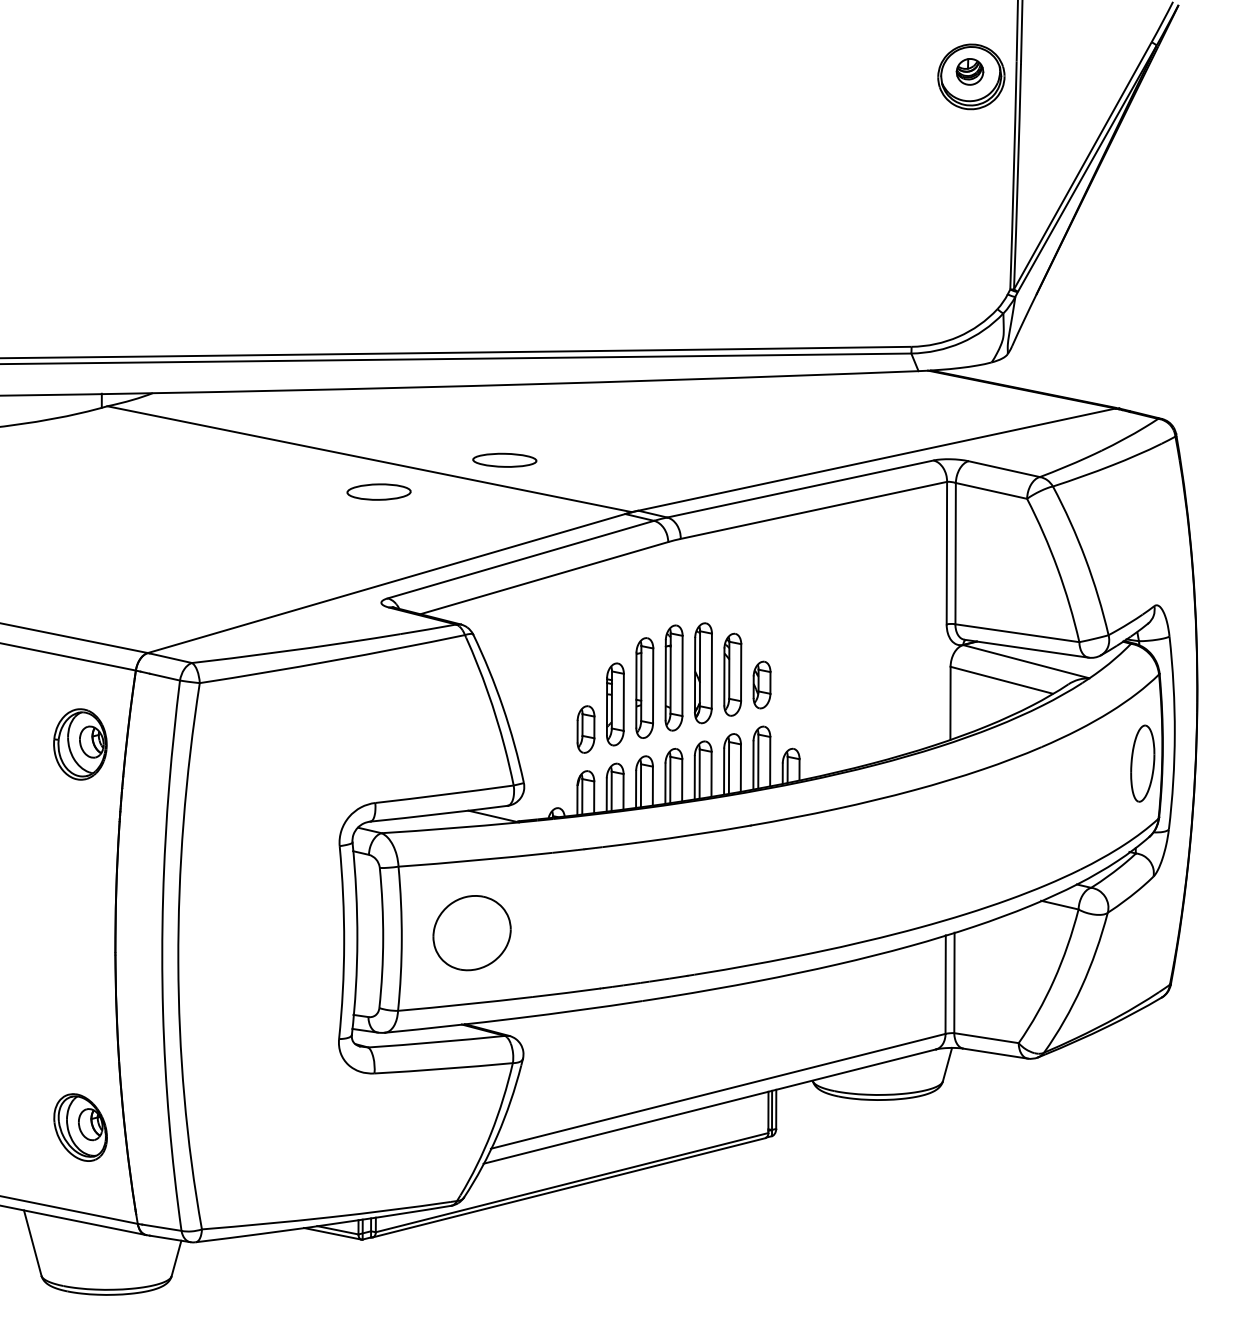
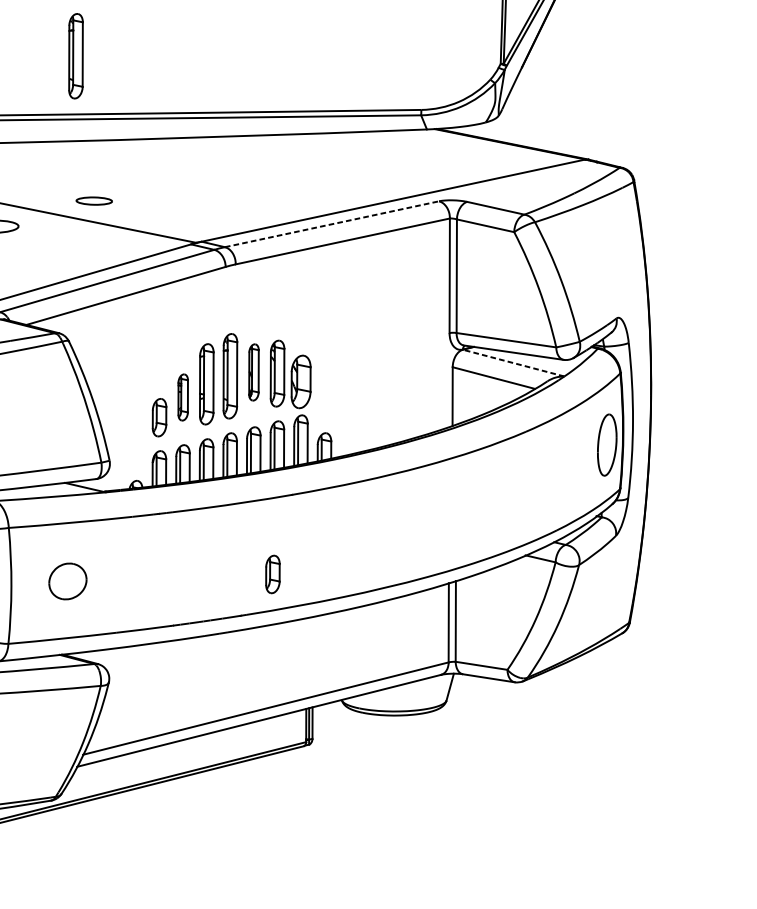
part: (481, 279) -> (75, 55), added
part: (504, 459) -> (94, 200), size x0.7
line: (800, 488) -> (332, 223), solid -> dashed
line: (1025, 661) -> (512, 362), solid -> dashed
part: (703, 673) -> (254, 372), size x0.7
part: (761, 684) -> (300, 381), size x1.4
part: (615, 704) -> (183, 397), size x0.7
part: (726, 924) -> (272, 574), added
part: (471, 933) -> (67, 581), size x0.6

